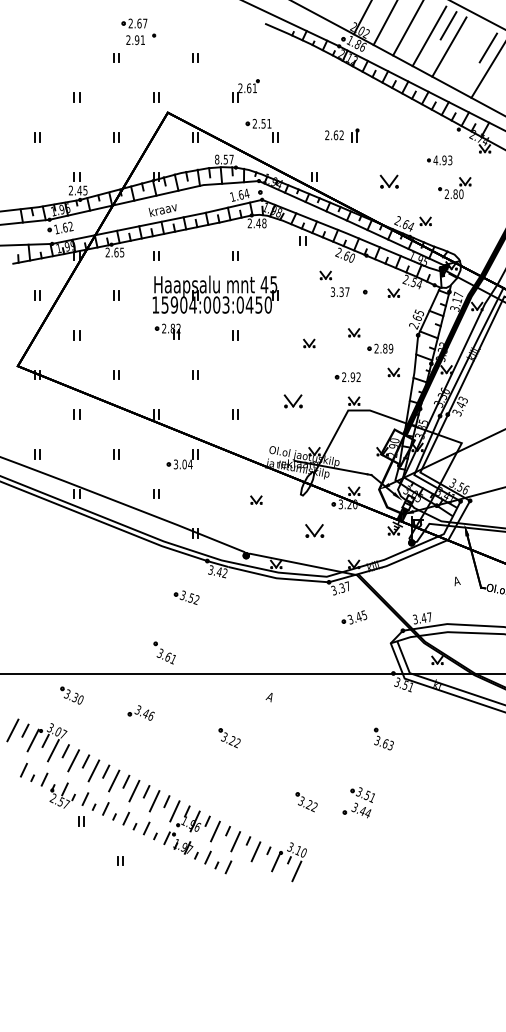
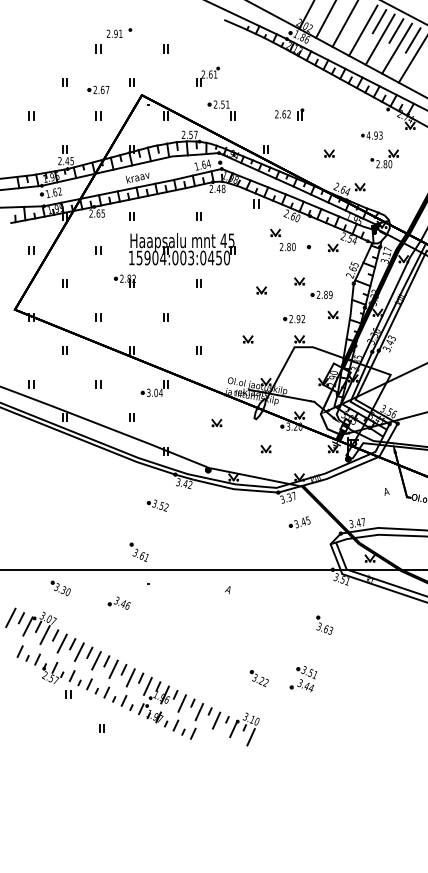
part: (134, 23) -> (98, 89), moved
line: (468, 36) -> (396, 30), added
line: (469, 57) -> (397, 48), added
text: (217, 159) -> (183, 134), 8.57 -> 2.57
part: (389, 181) -> (329, 153), size x0.62
text: (339, 292) -> (287, 247), 3.37 -> 2.80
part: (167, 331) -> (124, 281), moved
part: (293, 401) -> (248, 339), size x0.62
part: (314, 530) -> (266, 448), size x0.62
part: (229, 738) -> (194, 624), removed

